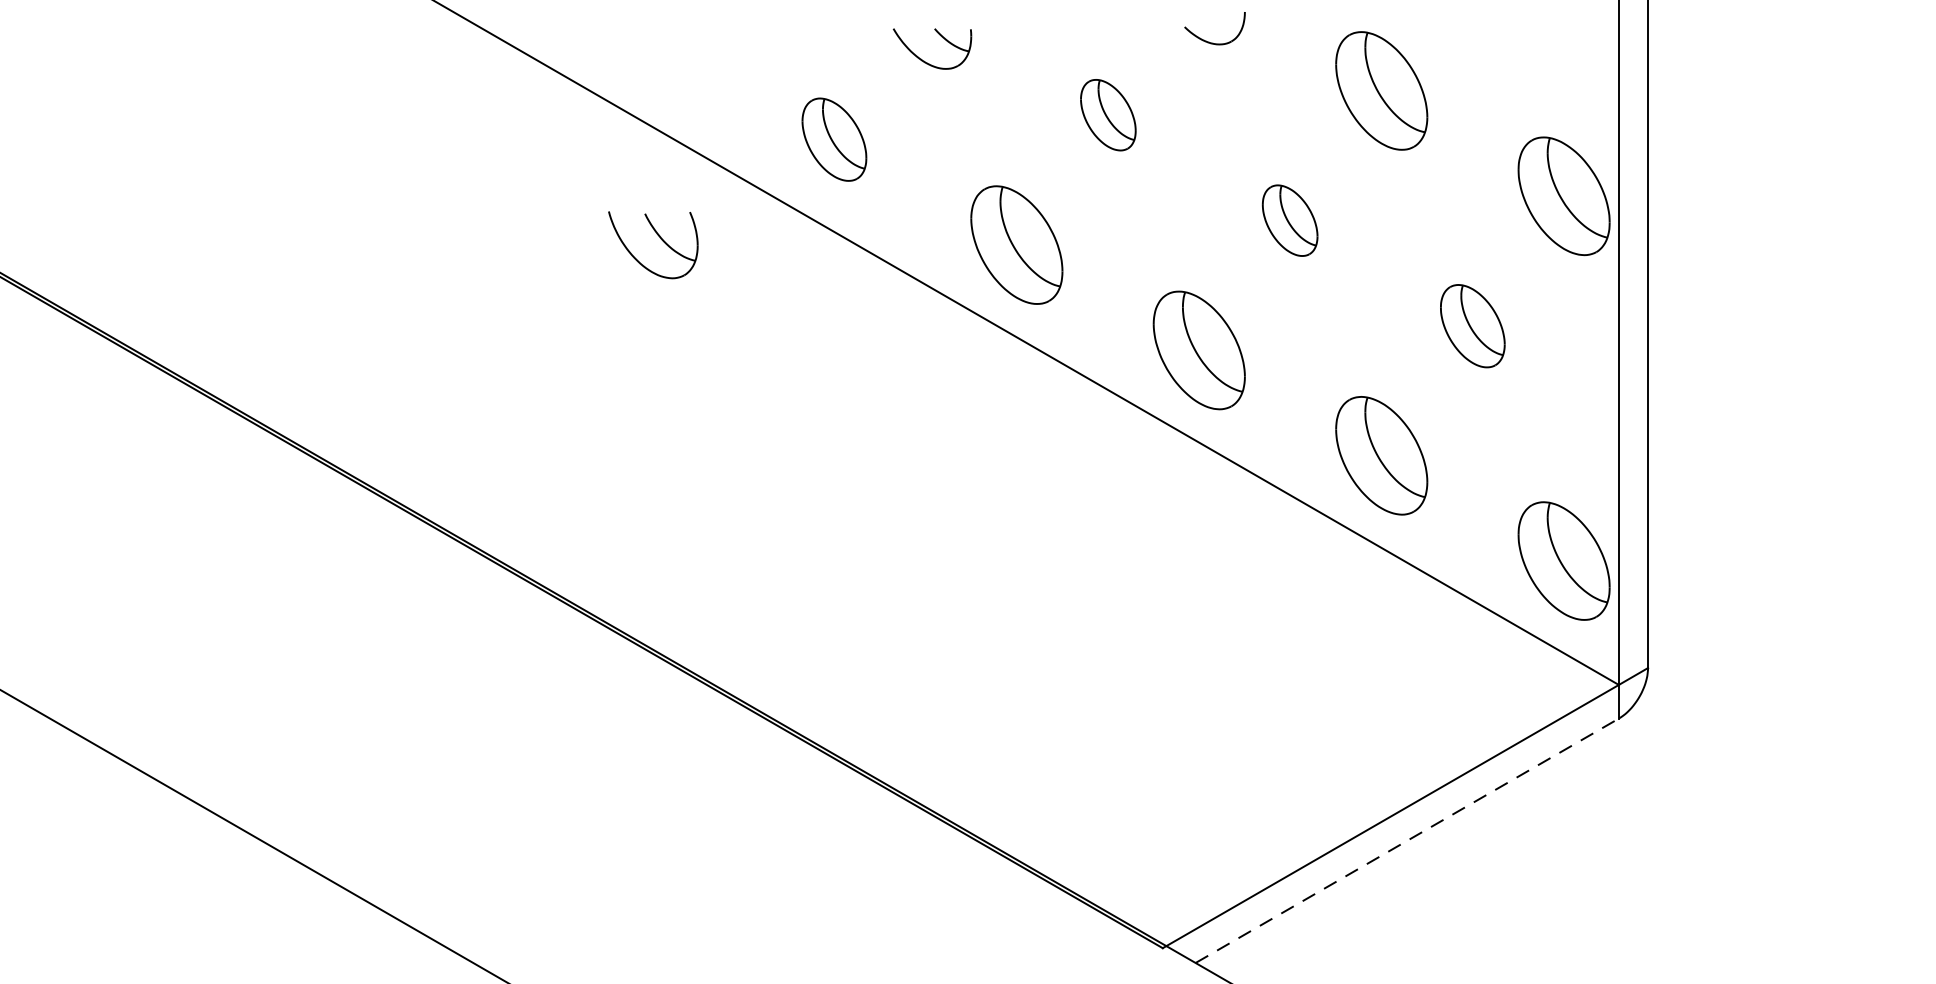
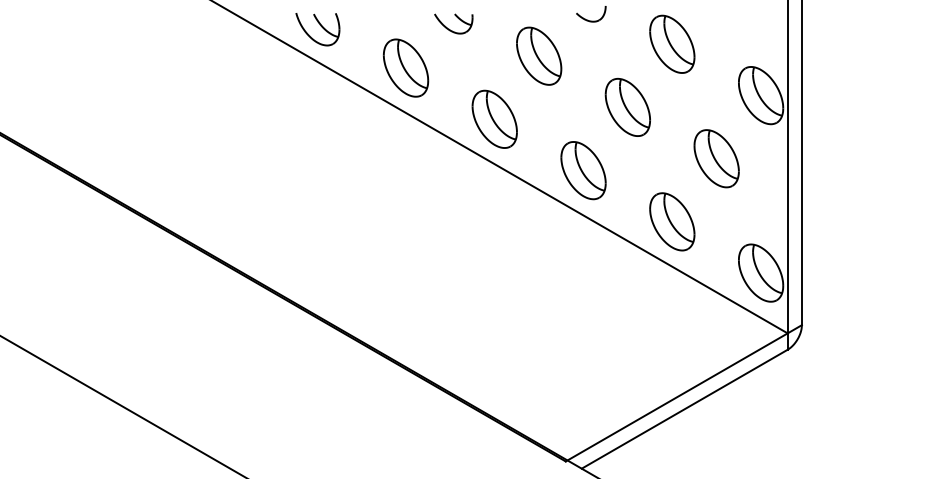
part: (1108, 113) -> (539, 55), size x1.67
part: (833, 138) -> (405, 67), size x1.43
part: (1289, 220) -> (627, 107), size x1.67
part: (652, 245) -> (317, 29), moved
part: (1472, 325) -> (716, 158), size x1.43
line: (1406, 841) -> (684, 409), dashed -> solid

